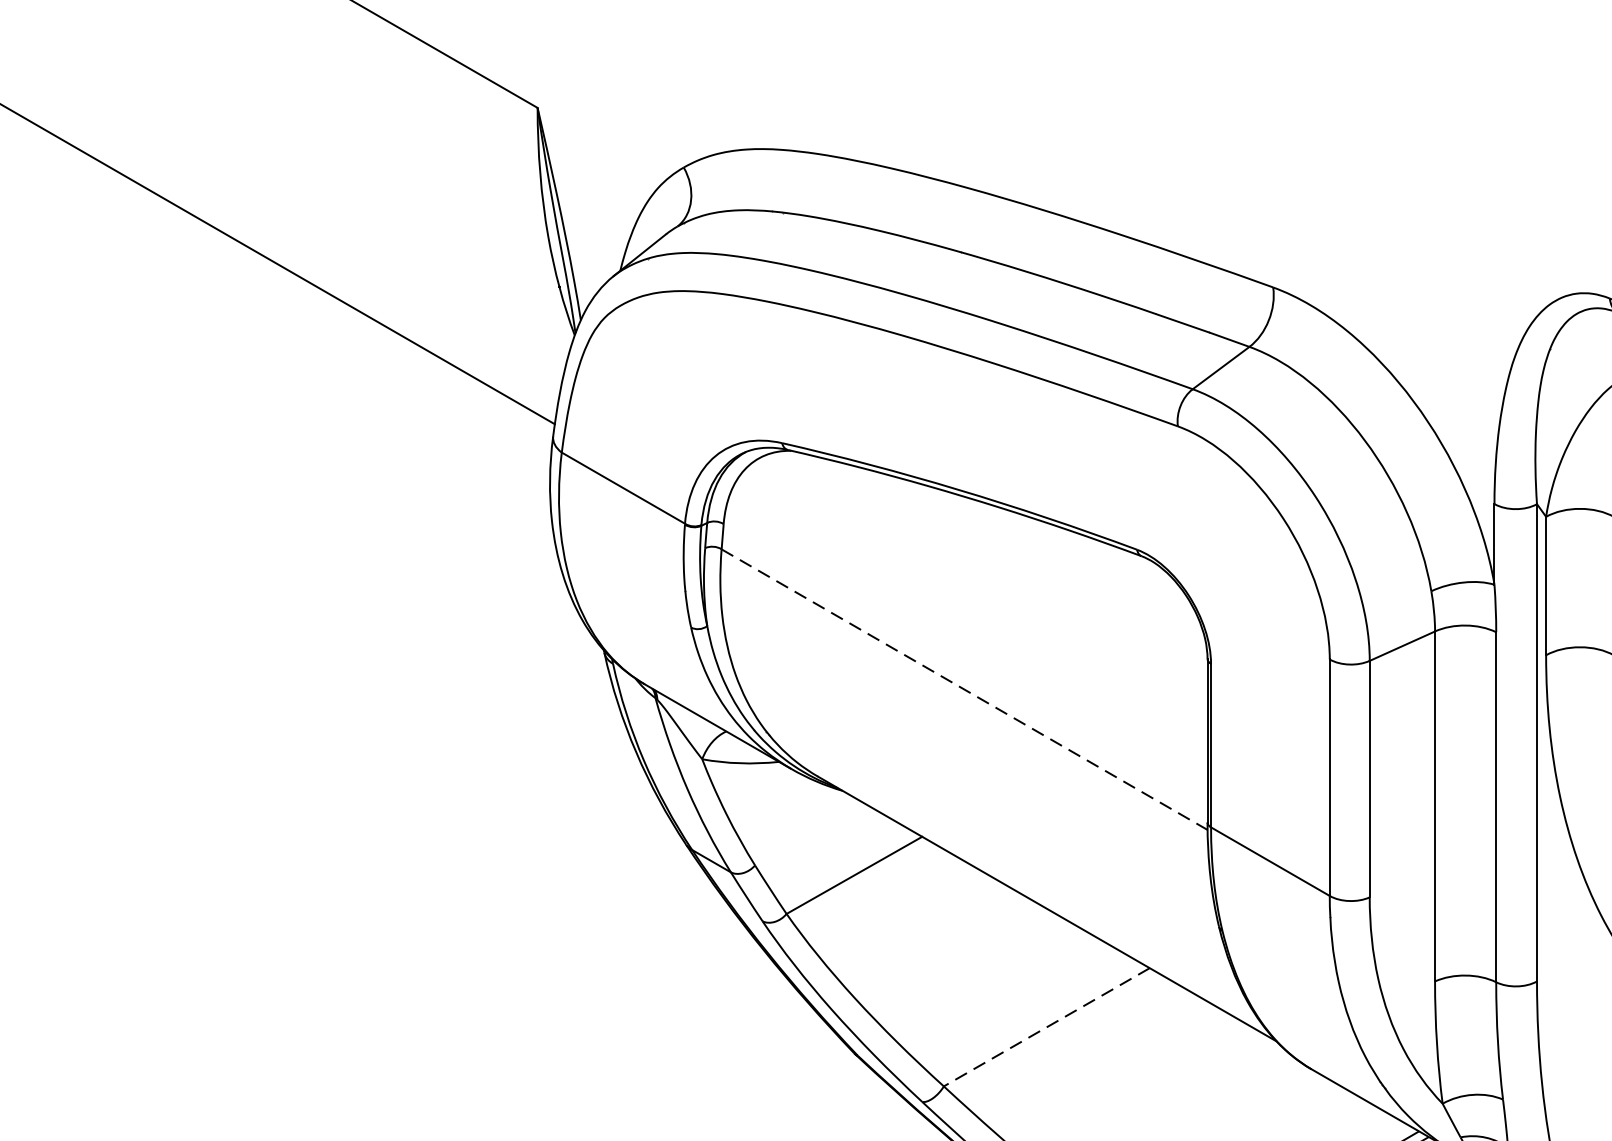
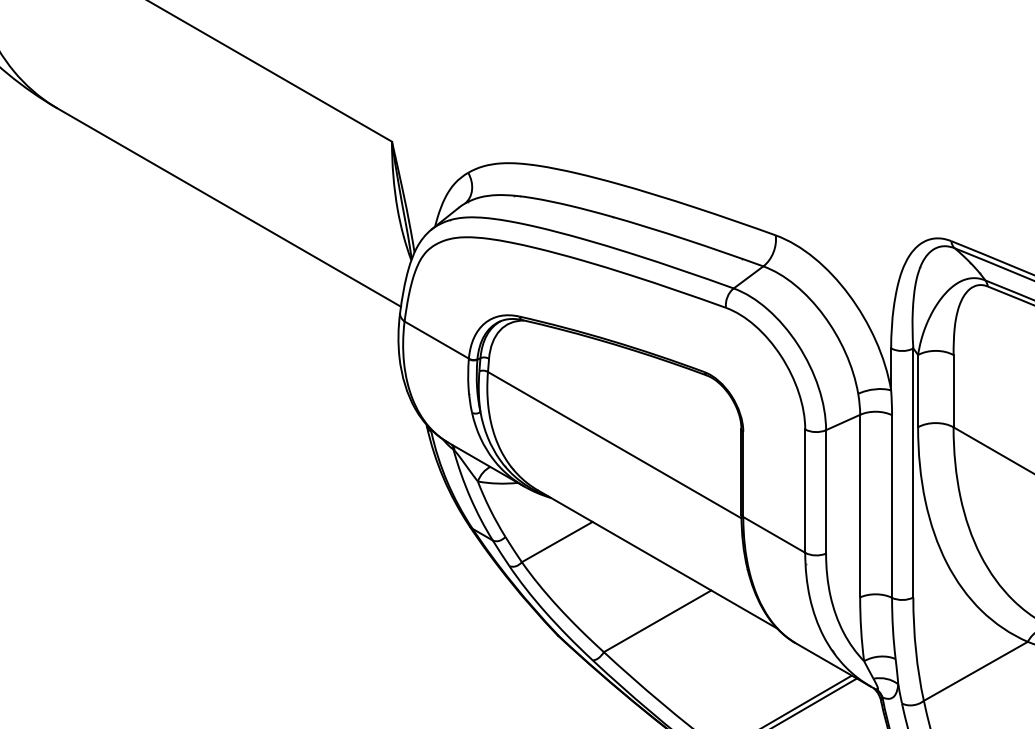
line: (966, 690) -> (615, 445), dashed -> solid
line: (1046, 1027) -> (657, 621), dashed -> solid

